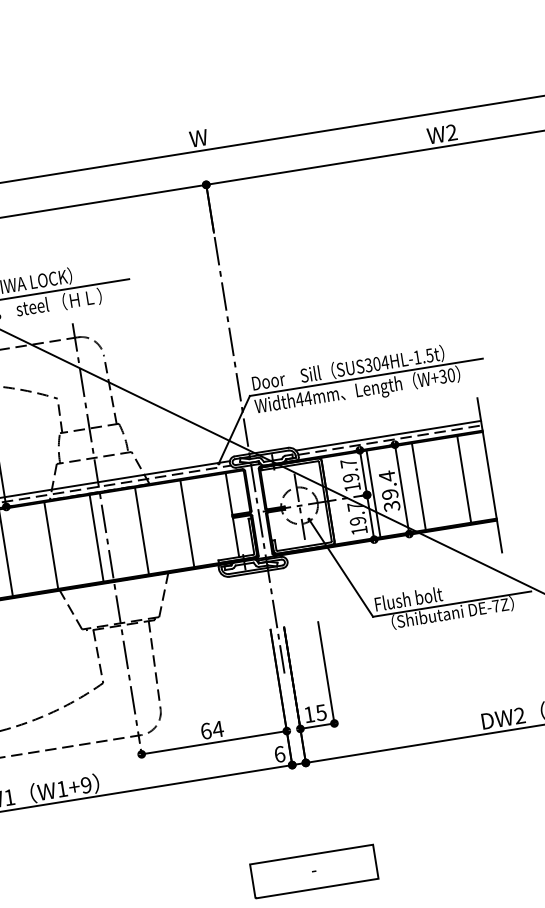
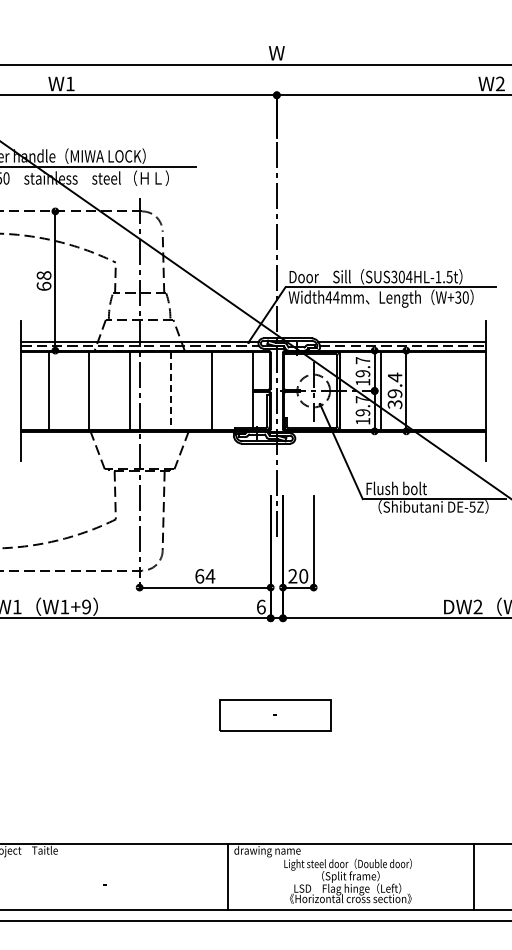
line: (464, 478) -> (462, 390), removed
line: (418, 486) -> (421, 390), removed
line: (142, 531) -> (171, 391), solid -> dashed
text: (495, 605) -> (472, 506), DE-7Z -> DE-5Z
text: (315, 713) -> (298, 576), 15 -> 20

